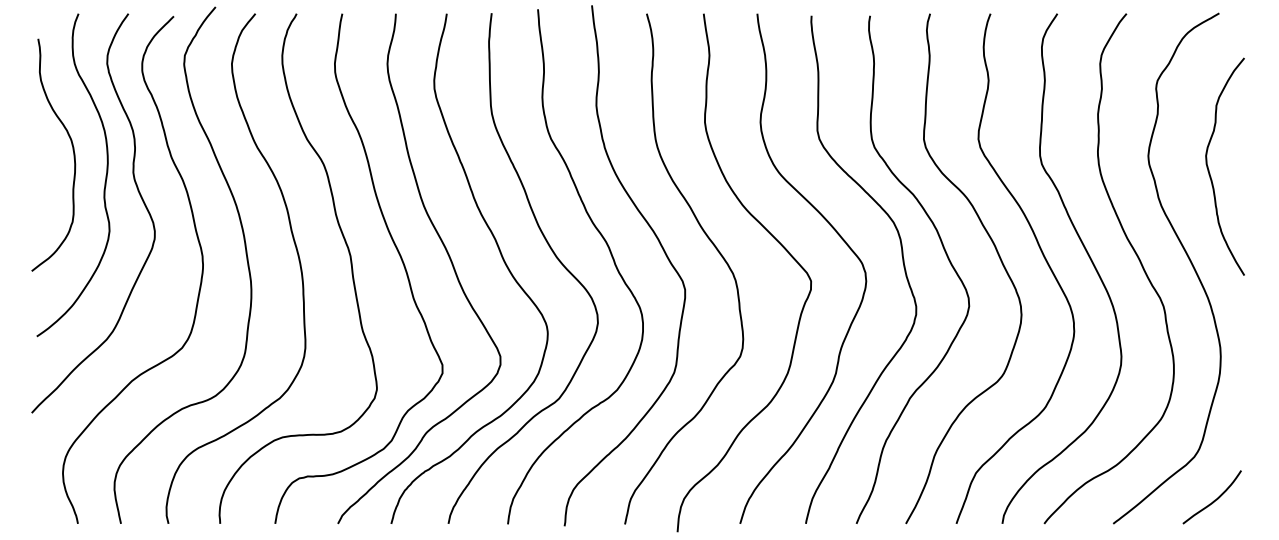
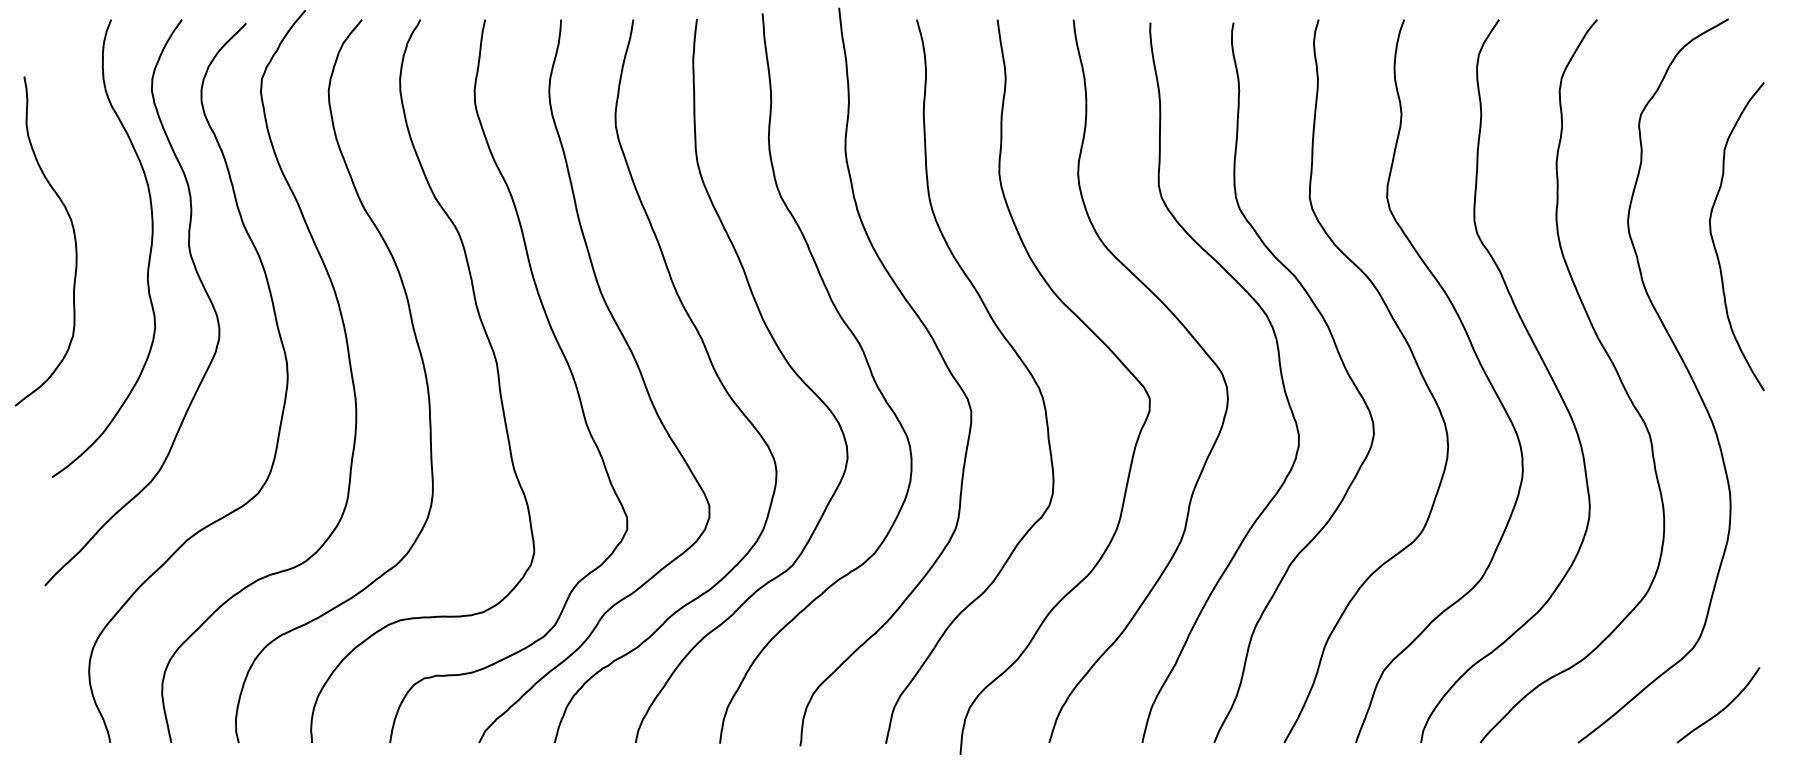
curve: (72, 150) -> (72, 234), moved

